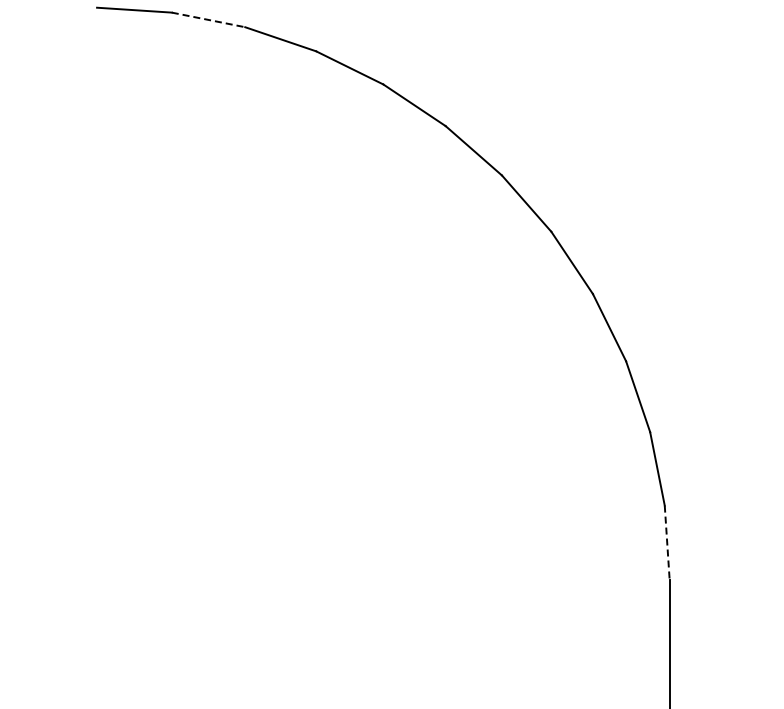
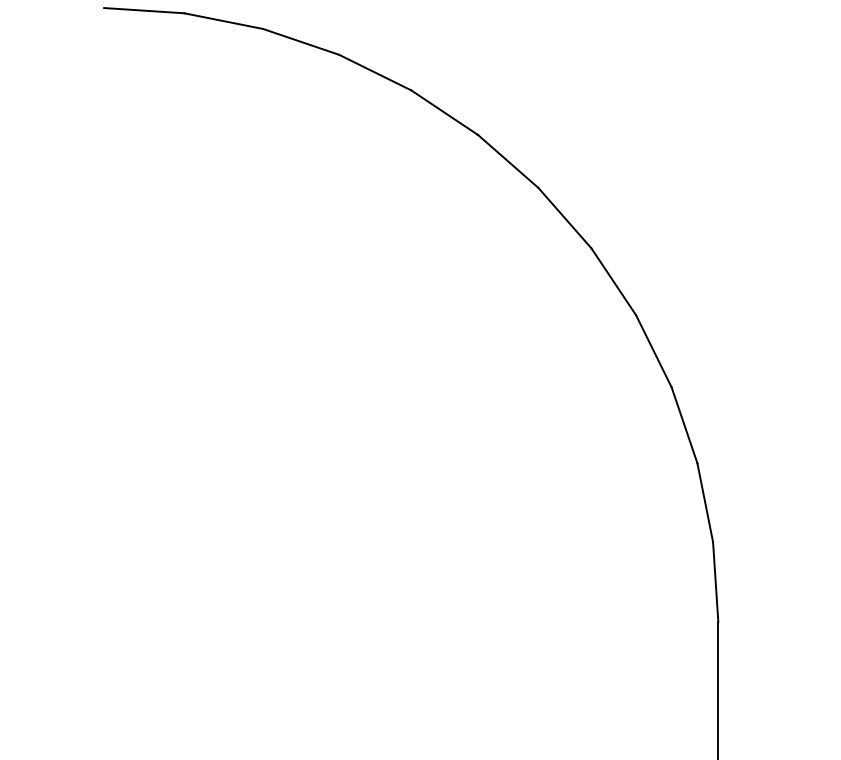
line: (209, 20) -> (224, 21), dashed -> solid
line: (667, 543) -> (716, 582), dashed -> solid

